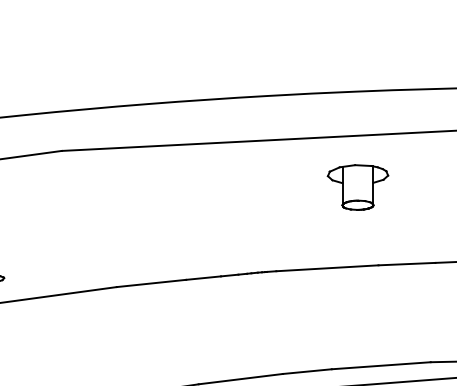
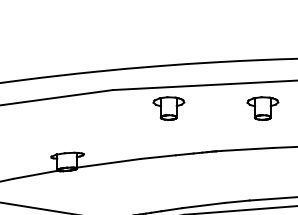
part: (171, 187) -> (168, 108), added

